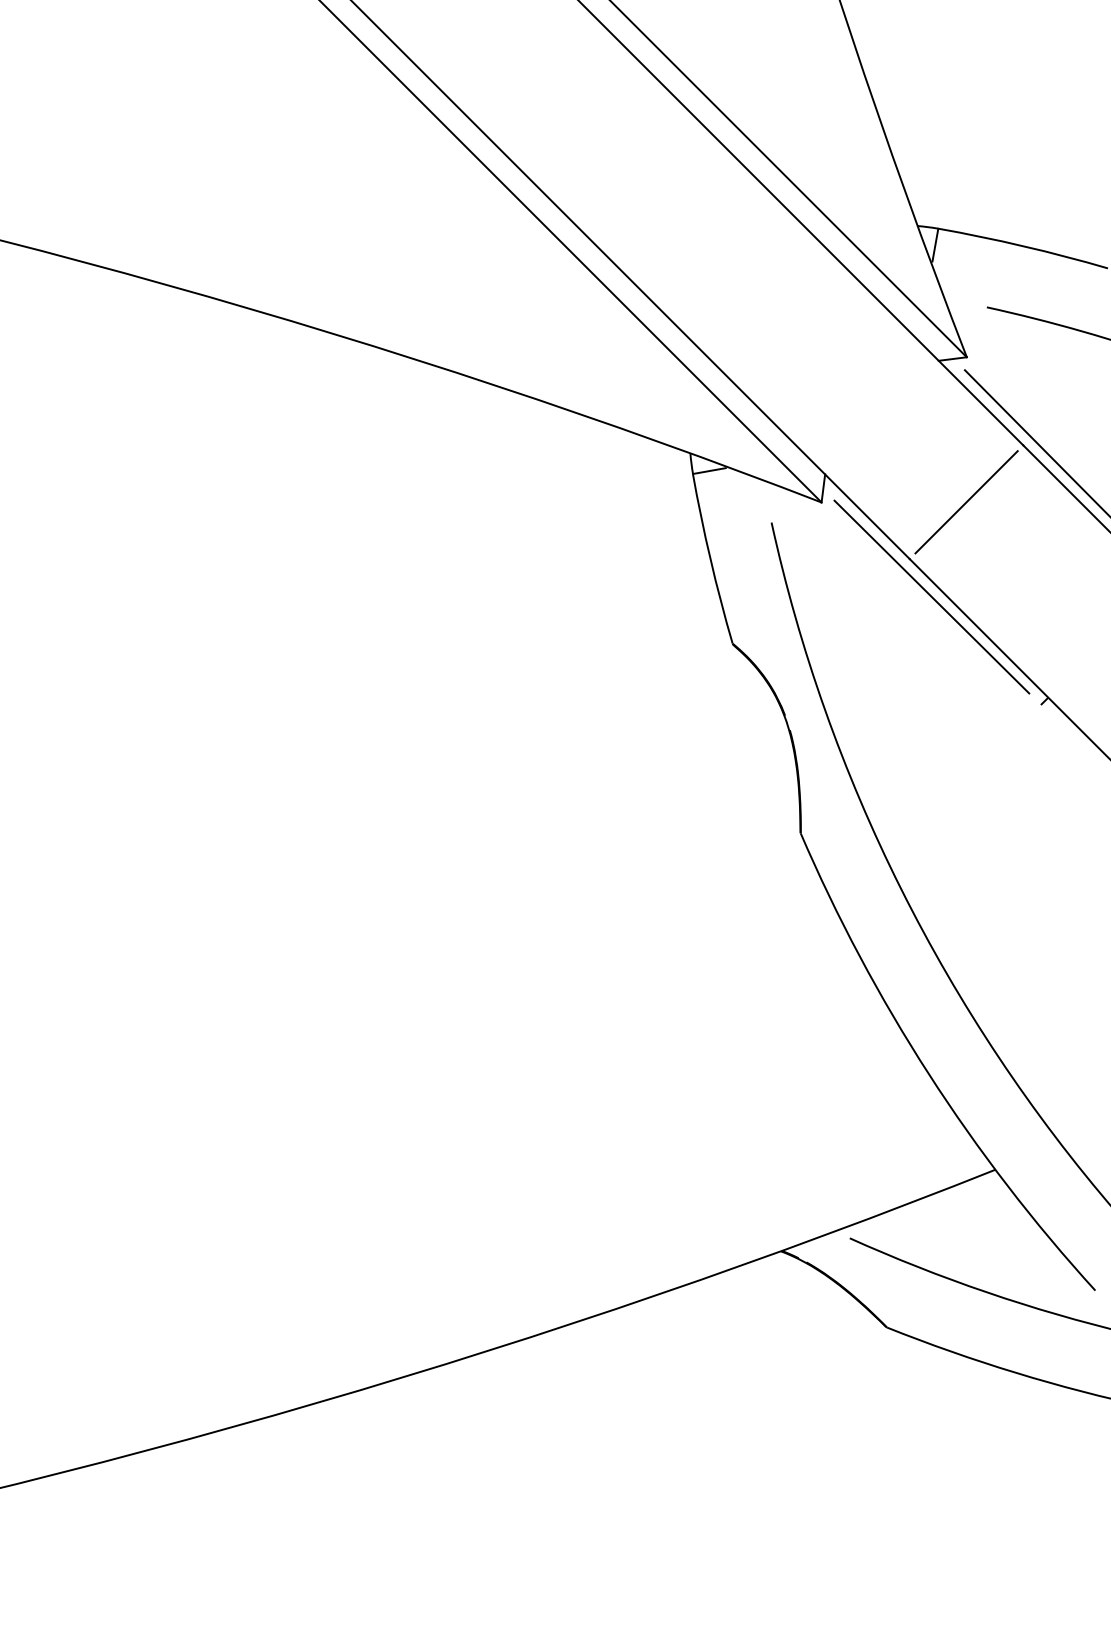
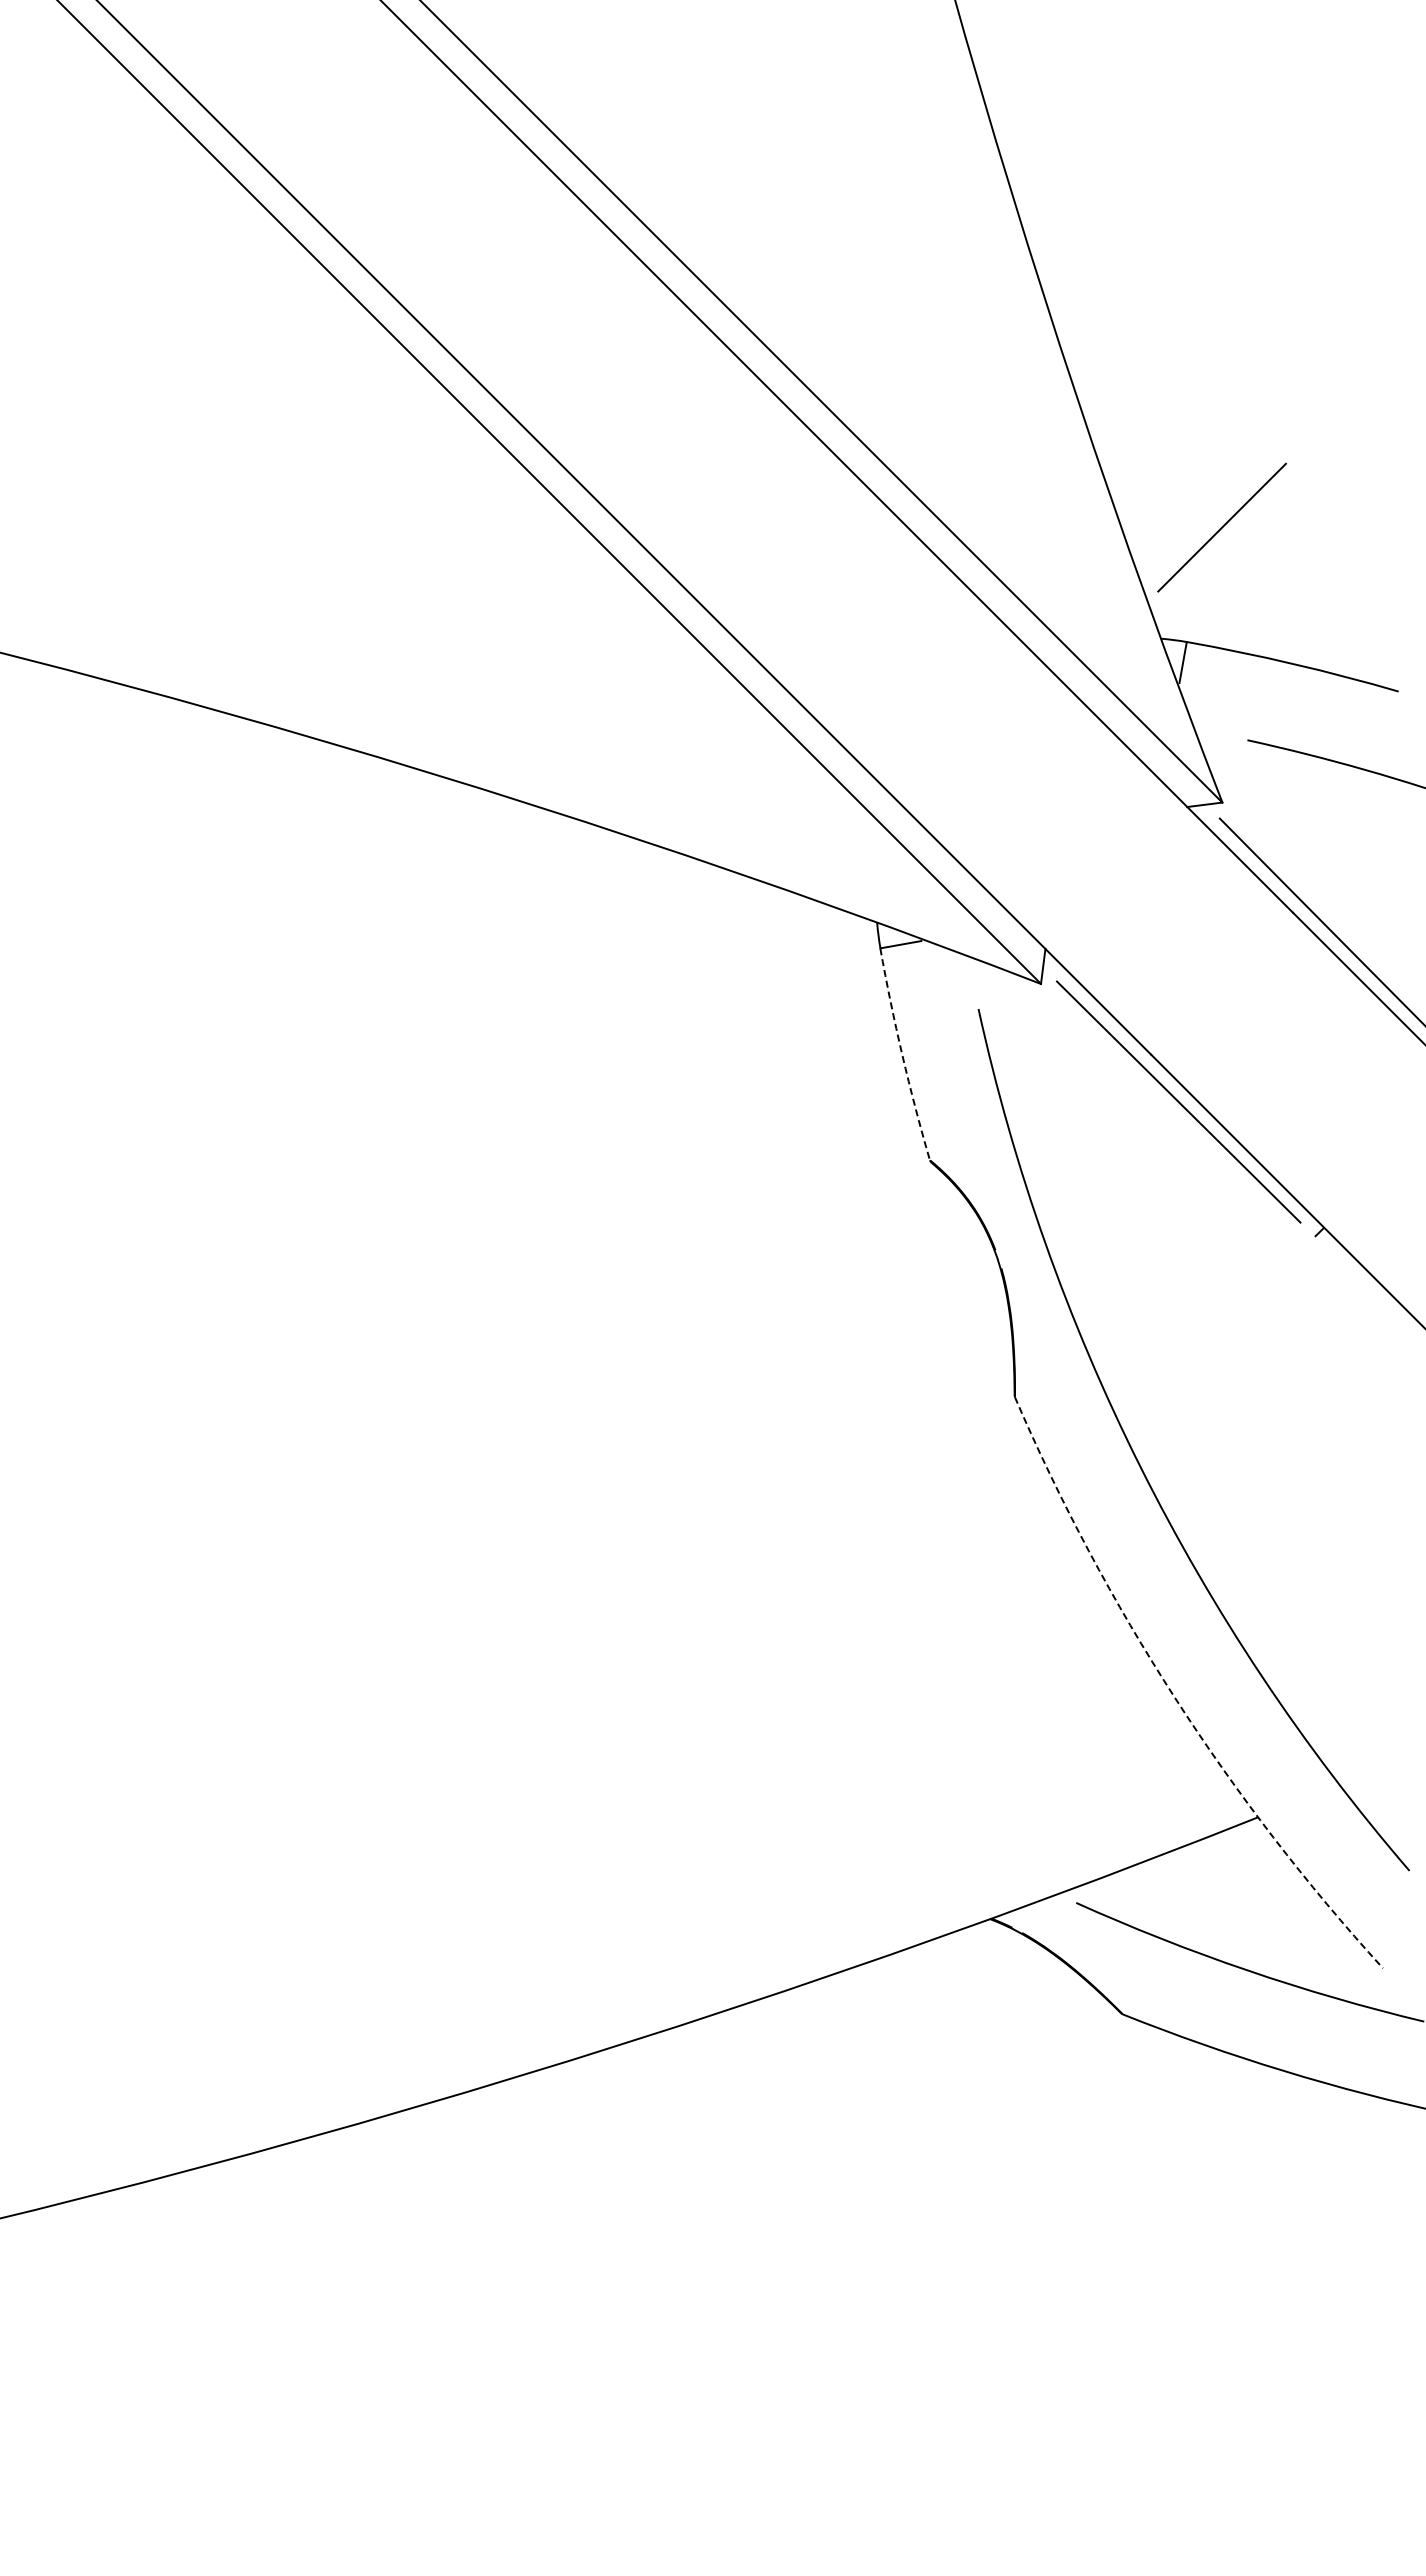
line: (966, 502) -> (1221, 527), moved
arc: (710, 558) -> (902, 1054), solid -> dashed
arc: (929, 1074) -> (1175, 1698), solid -> dashed

